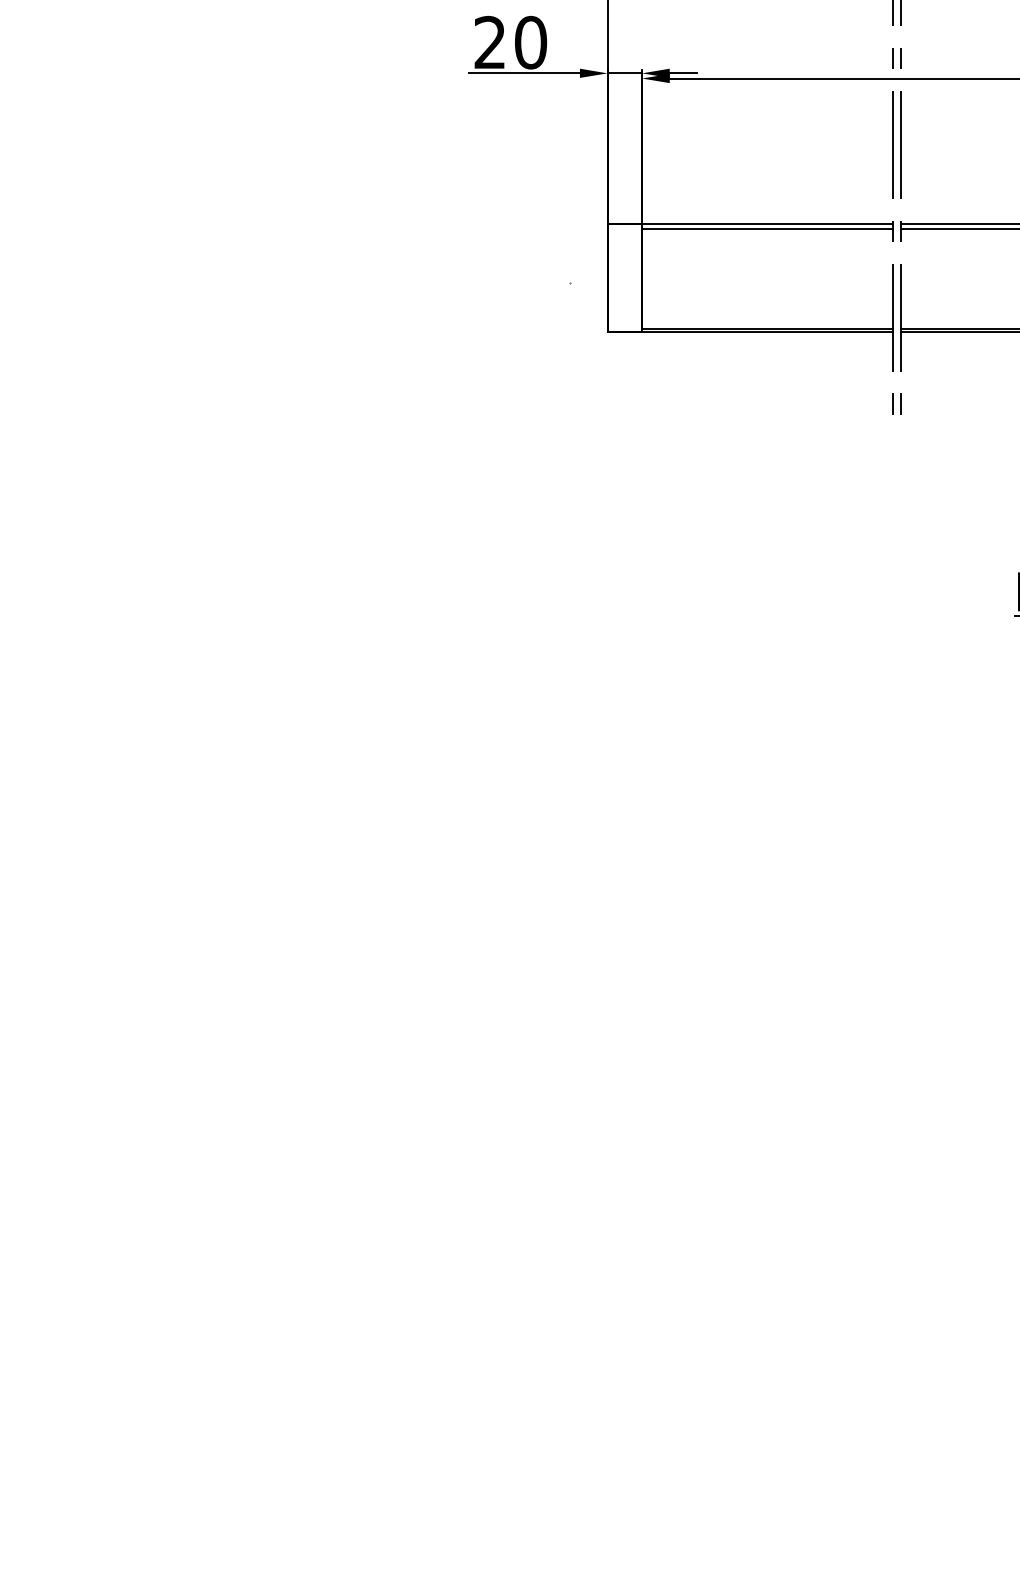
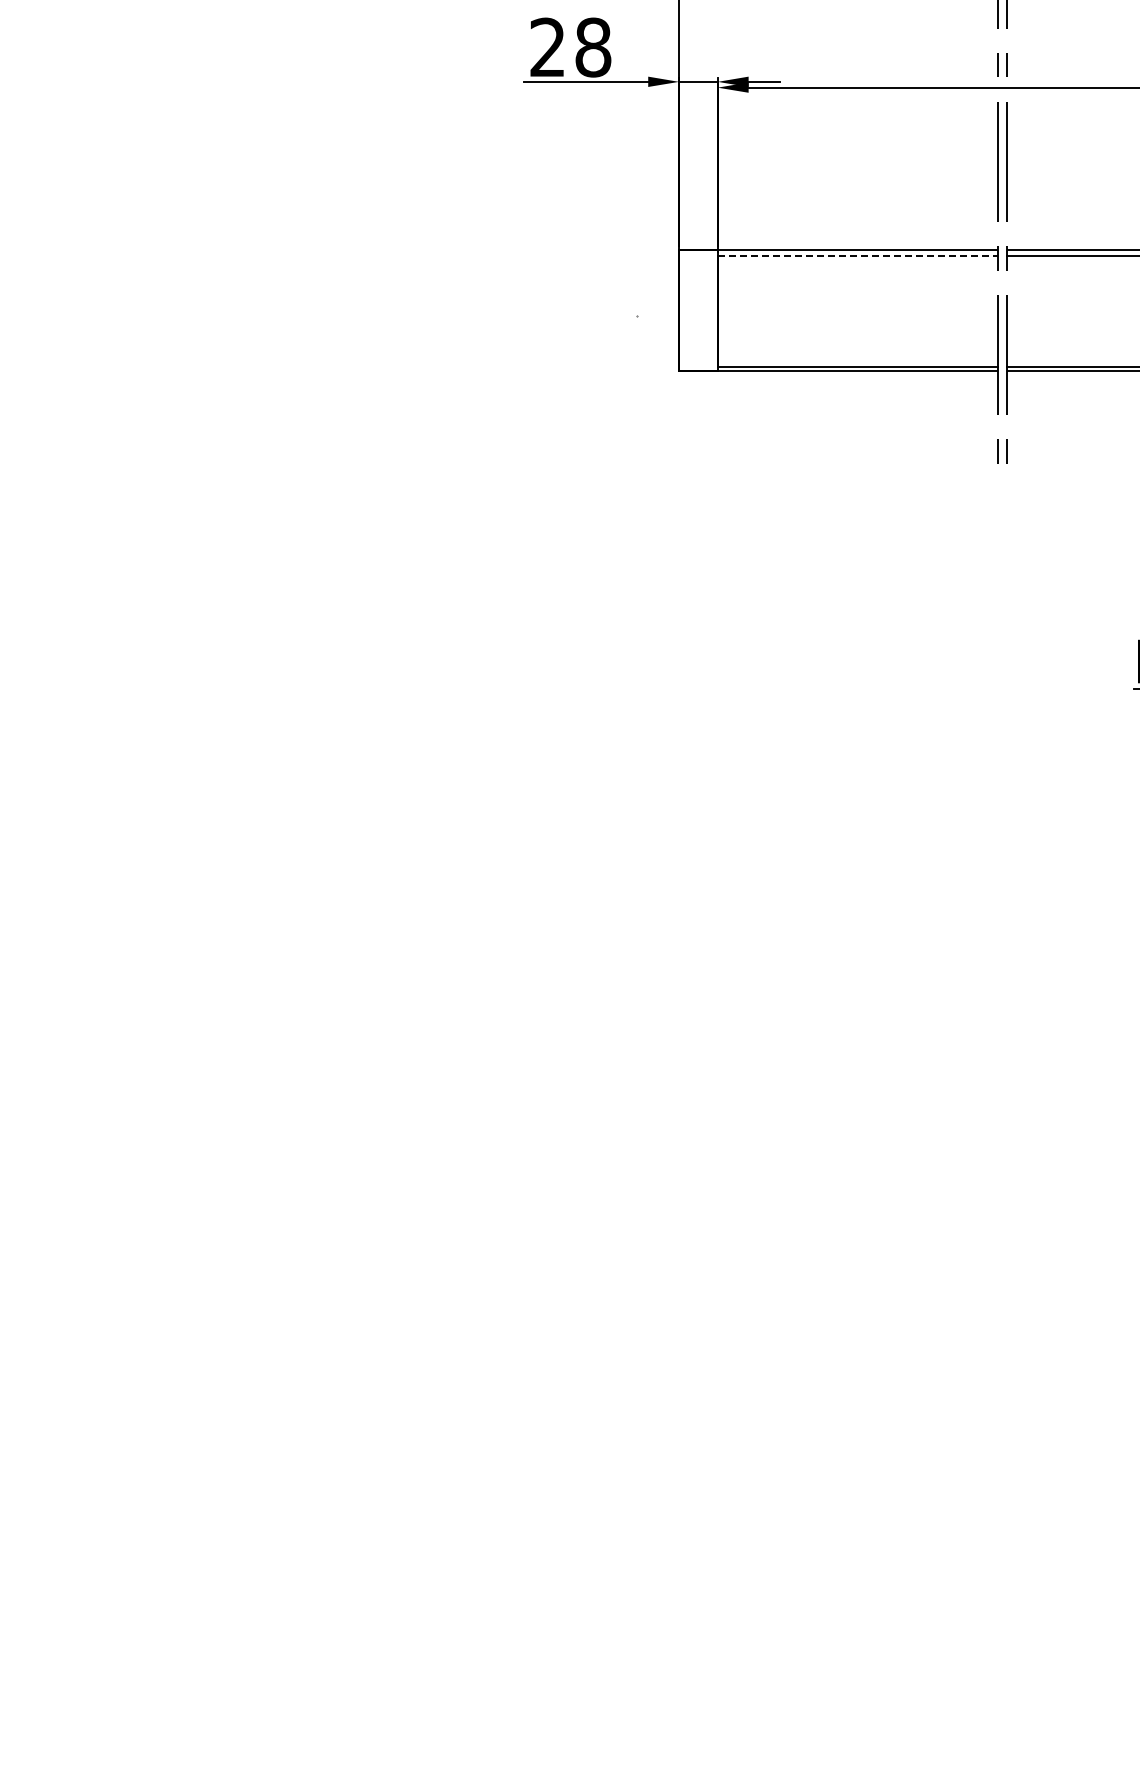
text: (531, 42) -> (593, 47), 20 -> 28
line: (767, 228) -> (857, 255), solid -> dashed

